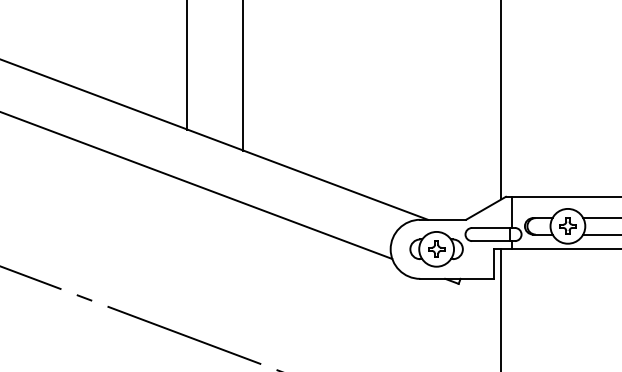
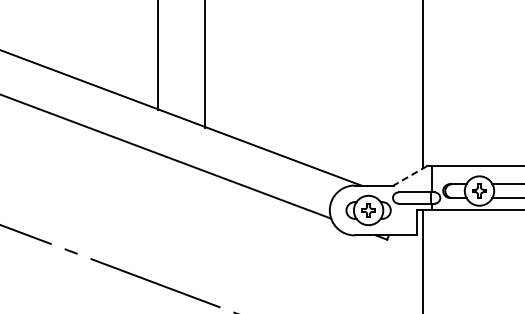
line: (485, 209) -> (409, 176), solid -> dashed

